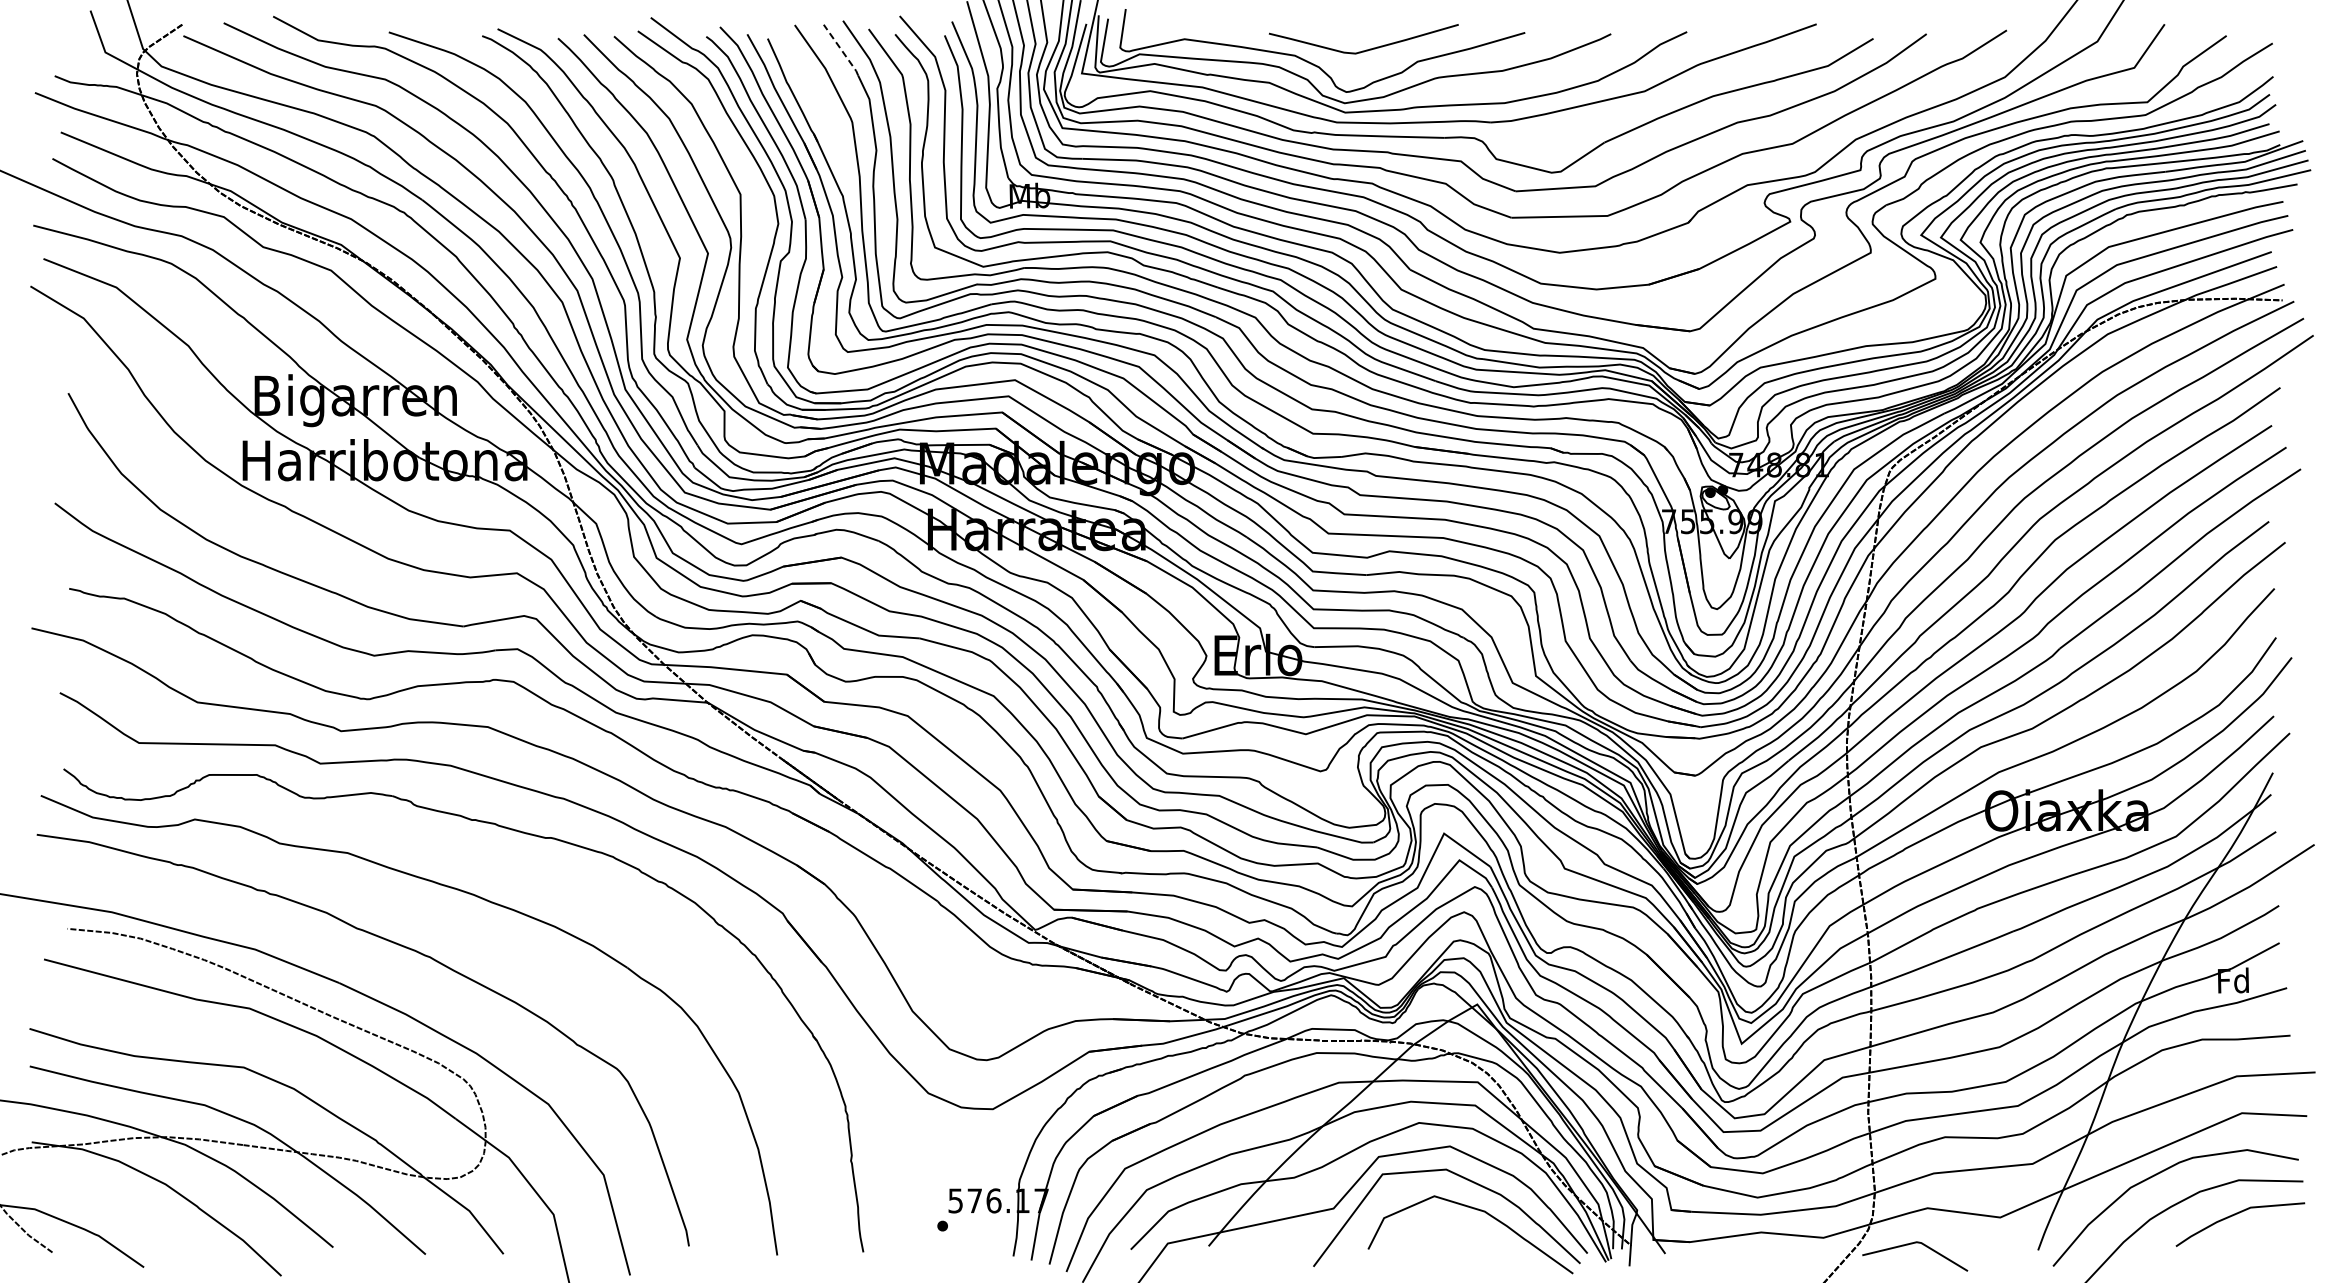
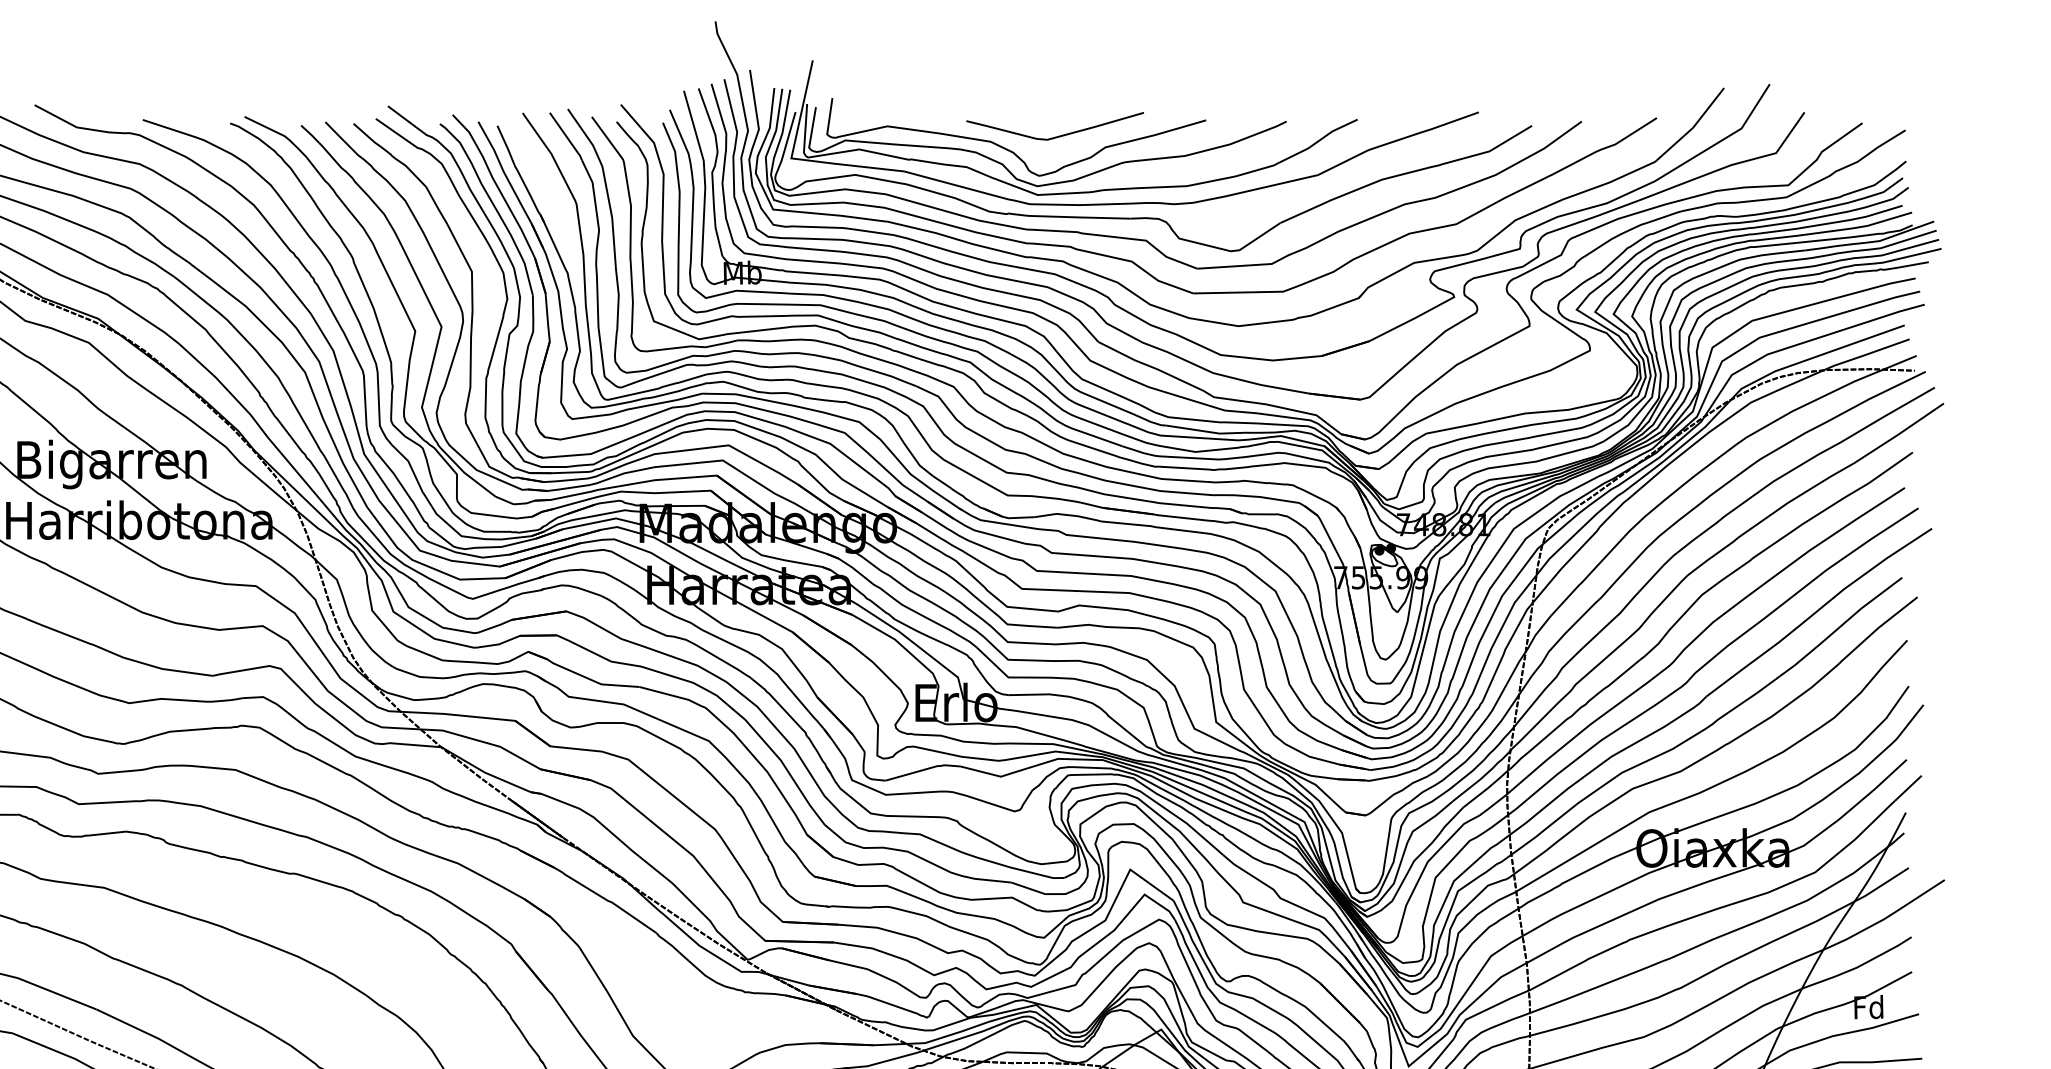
line: (841, 49) -> (566, 135), dashed -> solid

